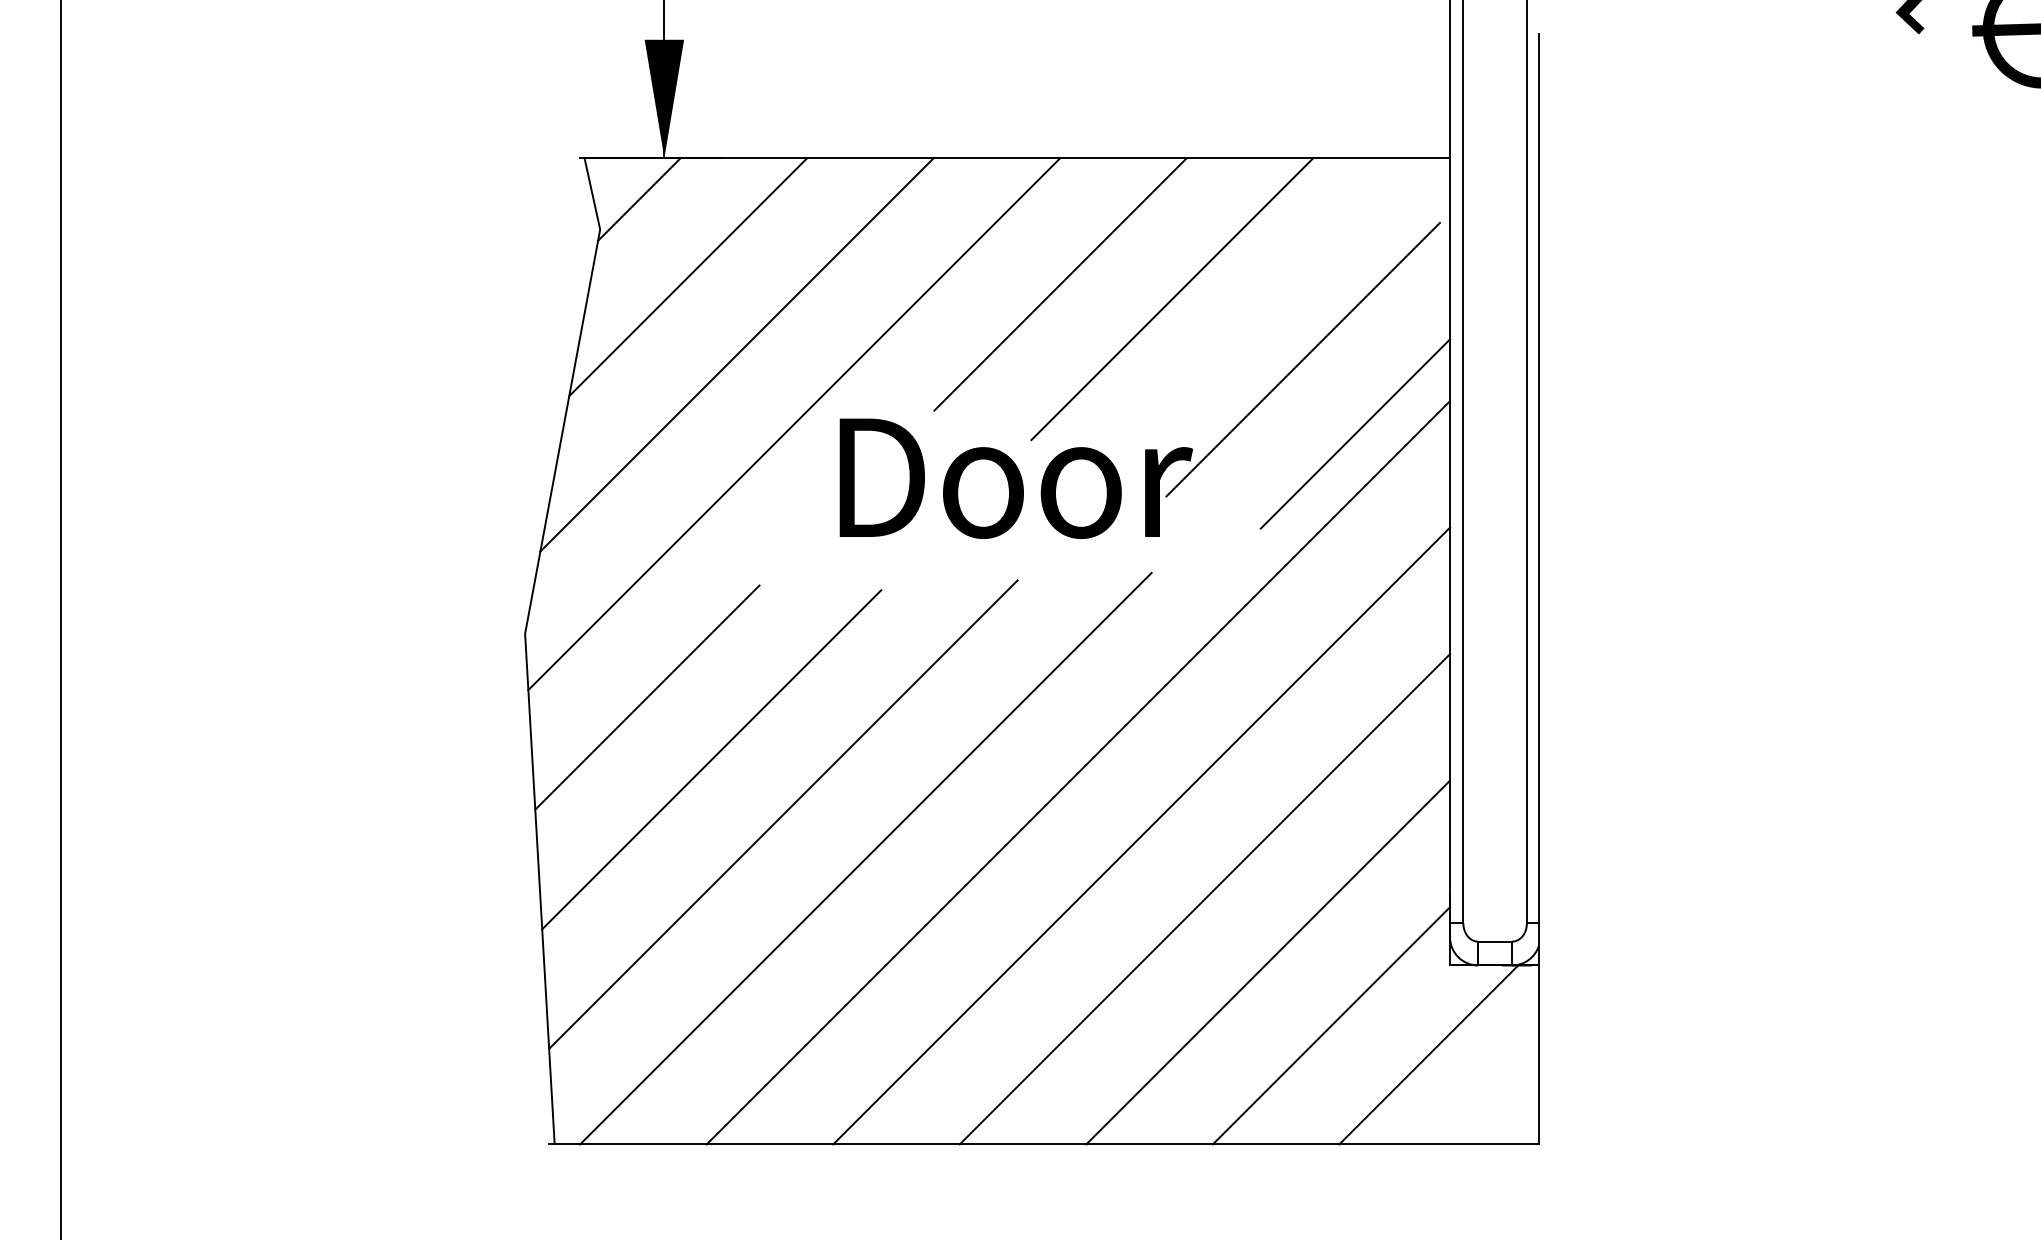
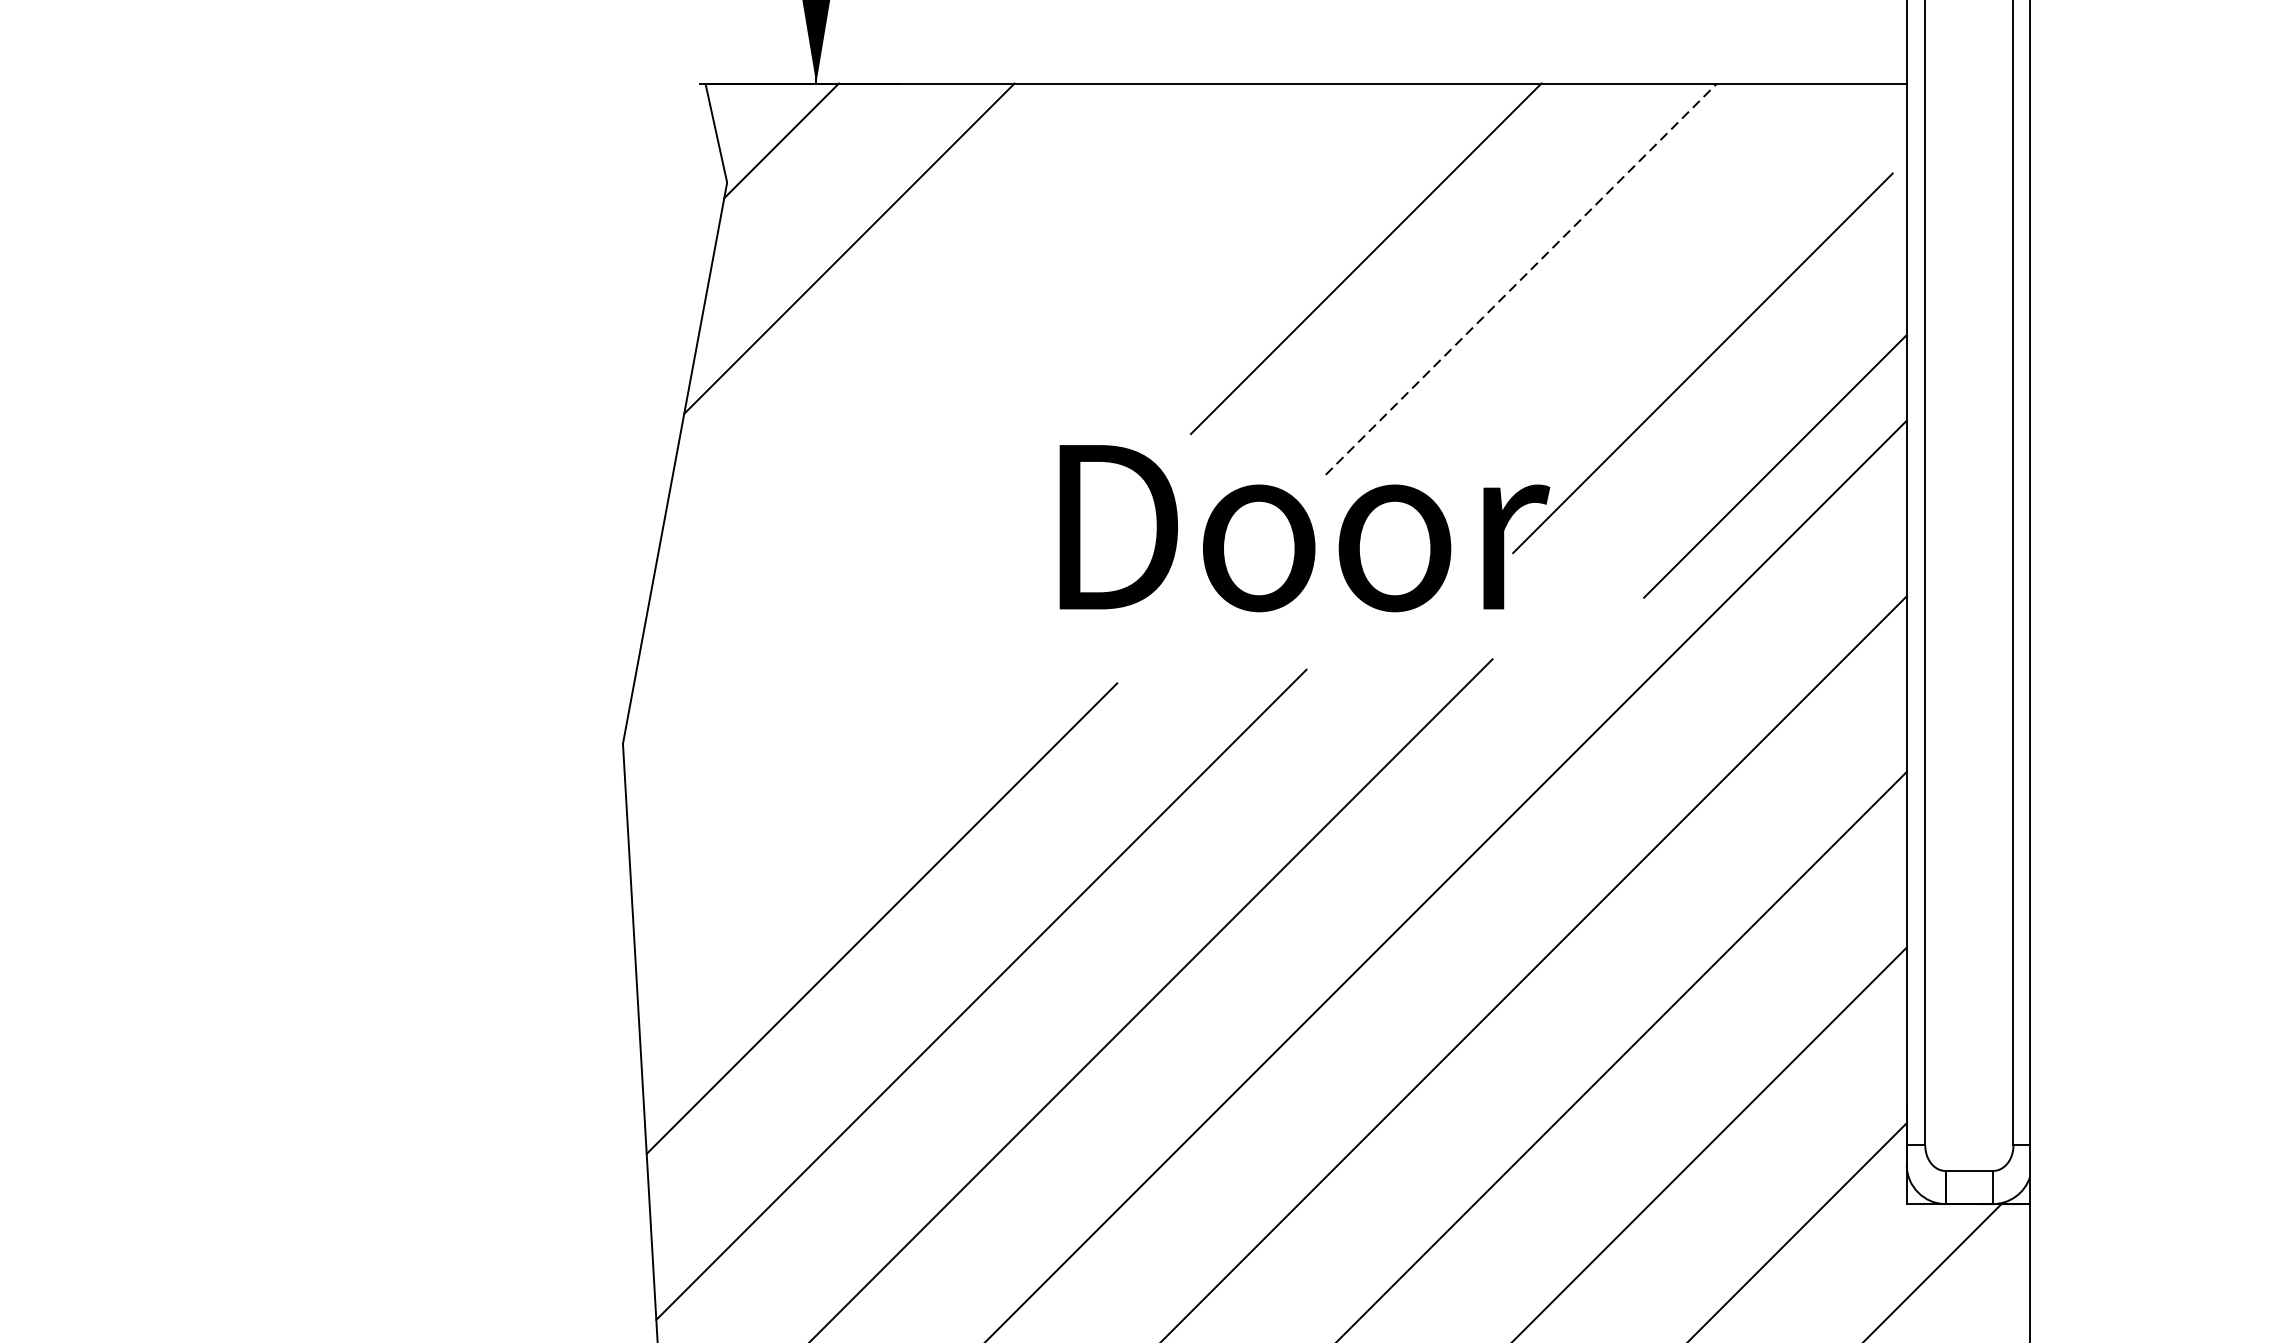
line: (1172, 298) -> (1521, 278), solid -> dashed
line: (736, 354) -> (916, 356), removed
line: (794, 424) -> (996, 453), removed
line: (647, 697) -> (792, 832), removed

